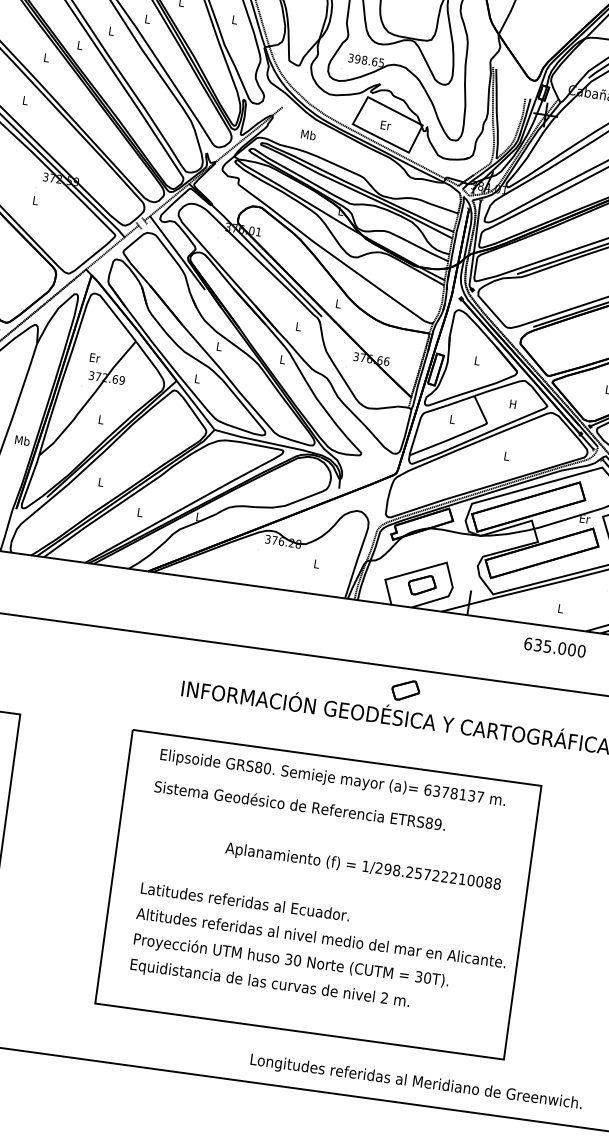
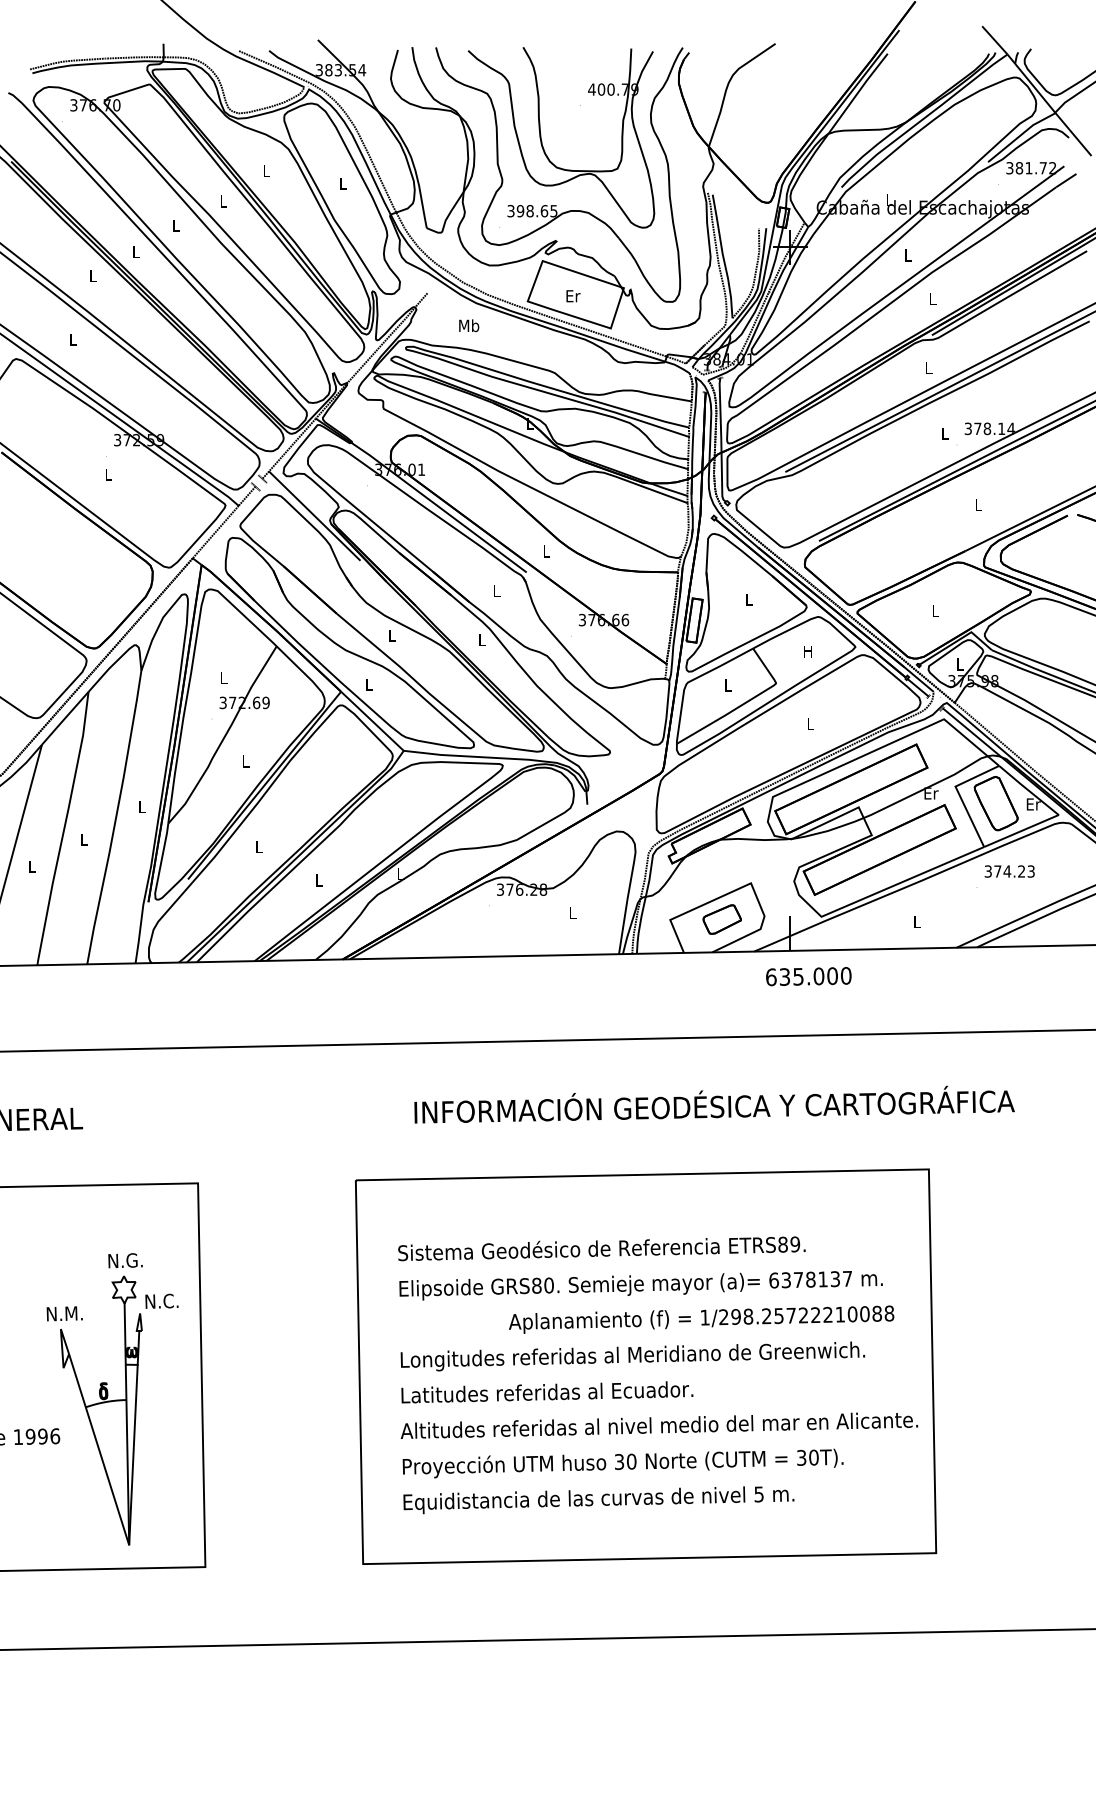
text: (95, 357) -> (224, 677), Er -> L
text: (22, 440) -> (142, 806), Mb -> L
text: (554, 647) -> (808, 976), moved
part: (405, 690) -> (721, 1067), removed
text: (332, 778) -> (640, 1285), moved
text: (384, 998) -> (758, 1494), 2 -> 5
text: (416, 1082) -> (632, 1356), moved

